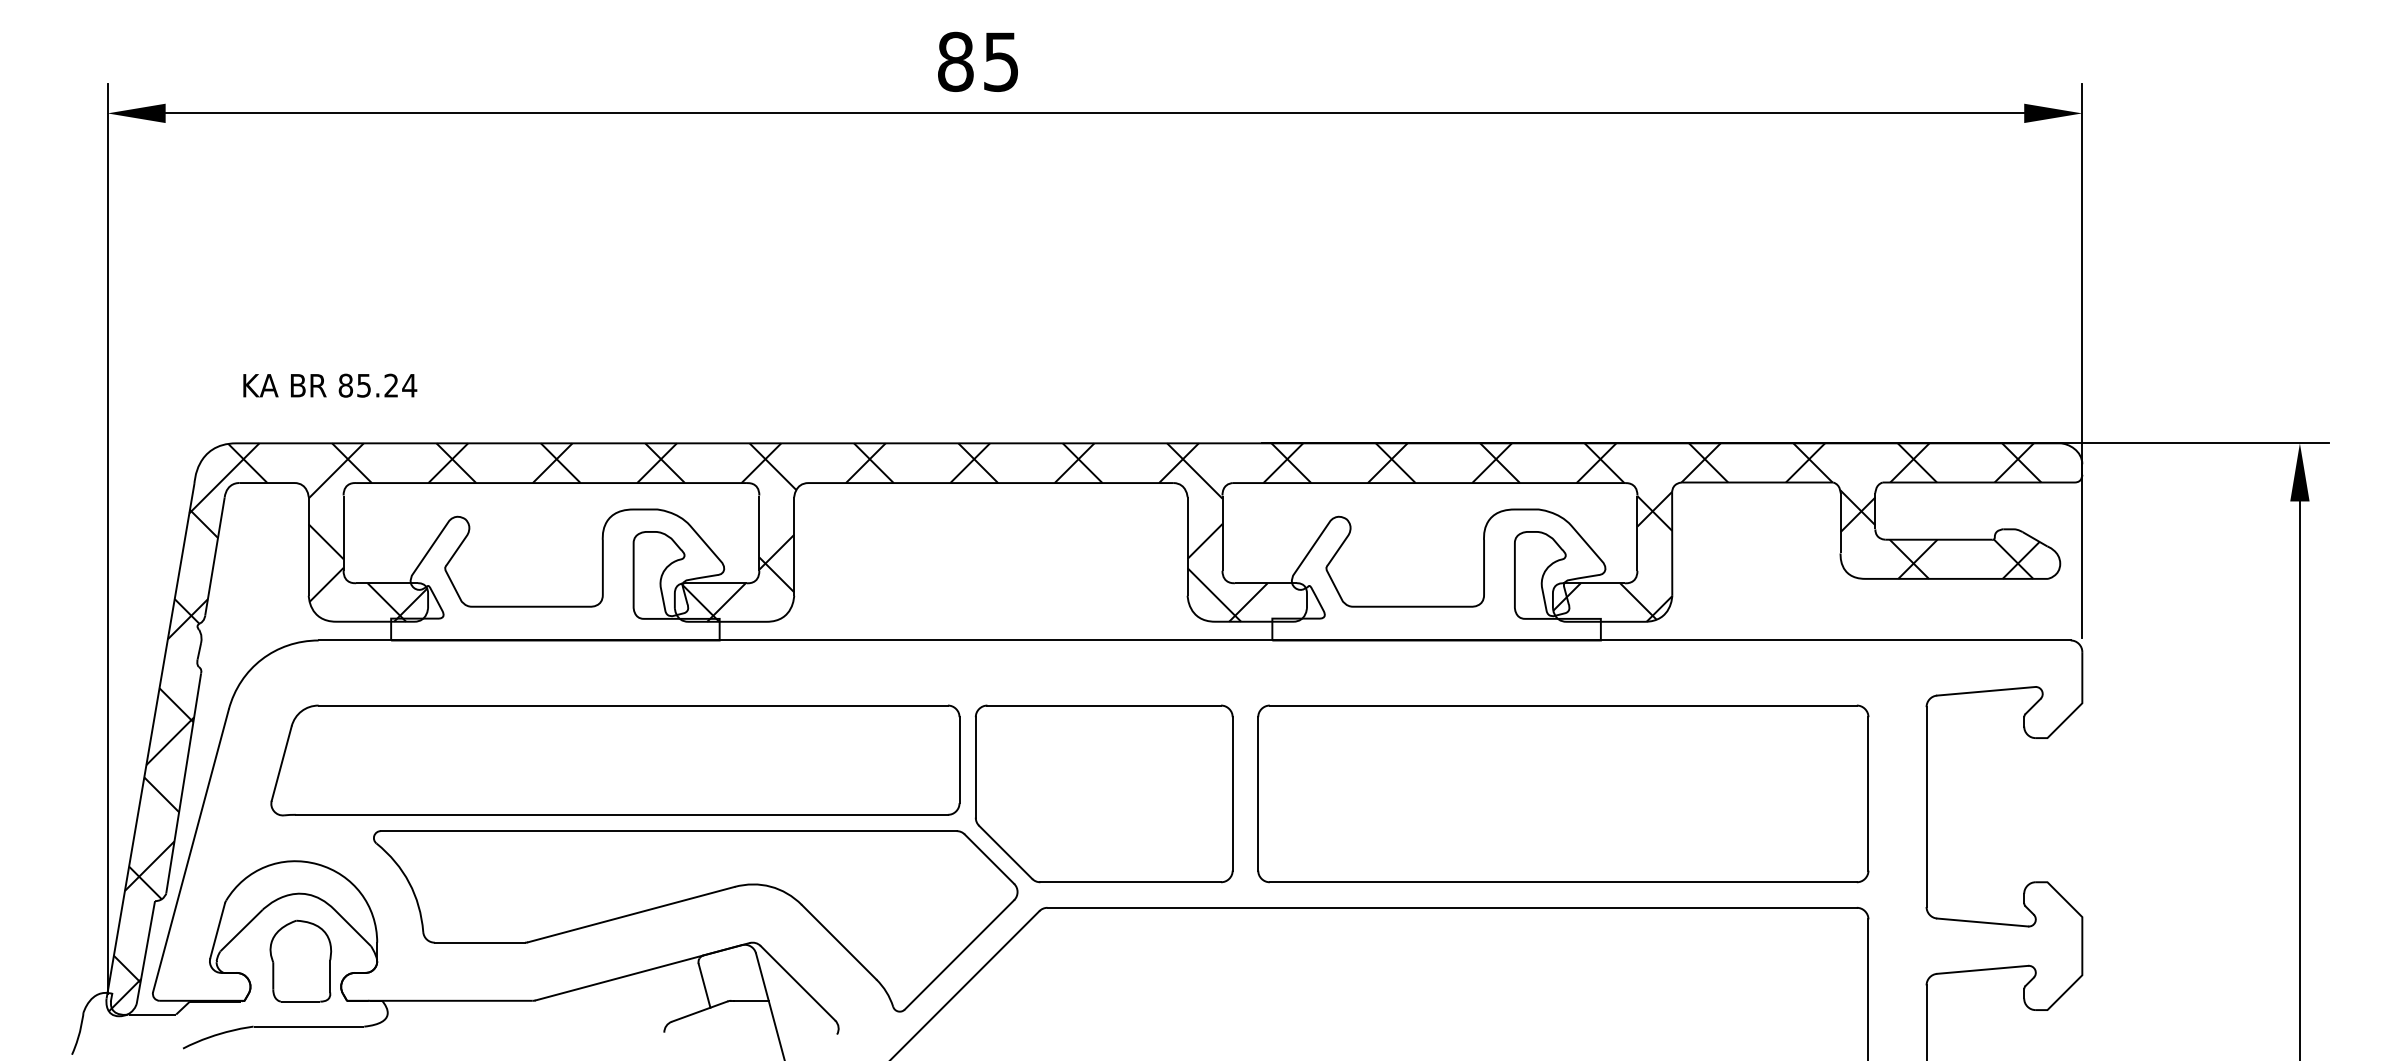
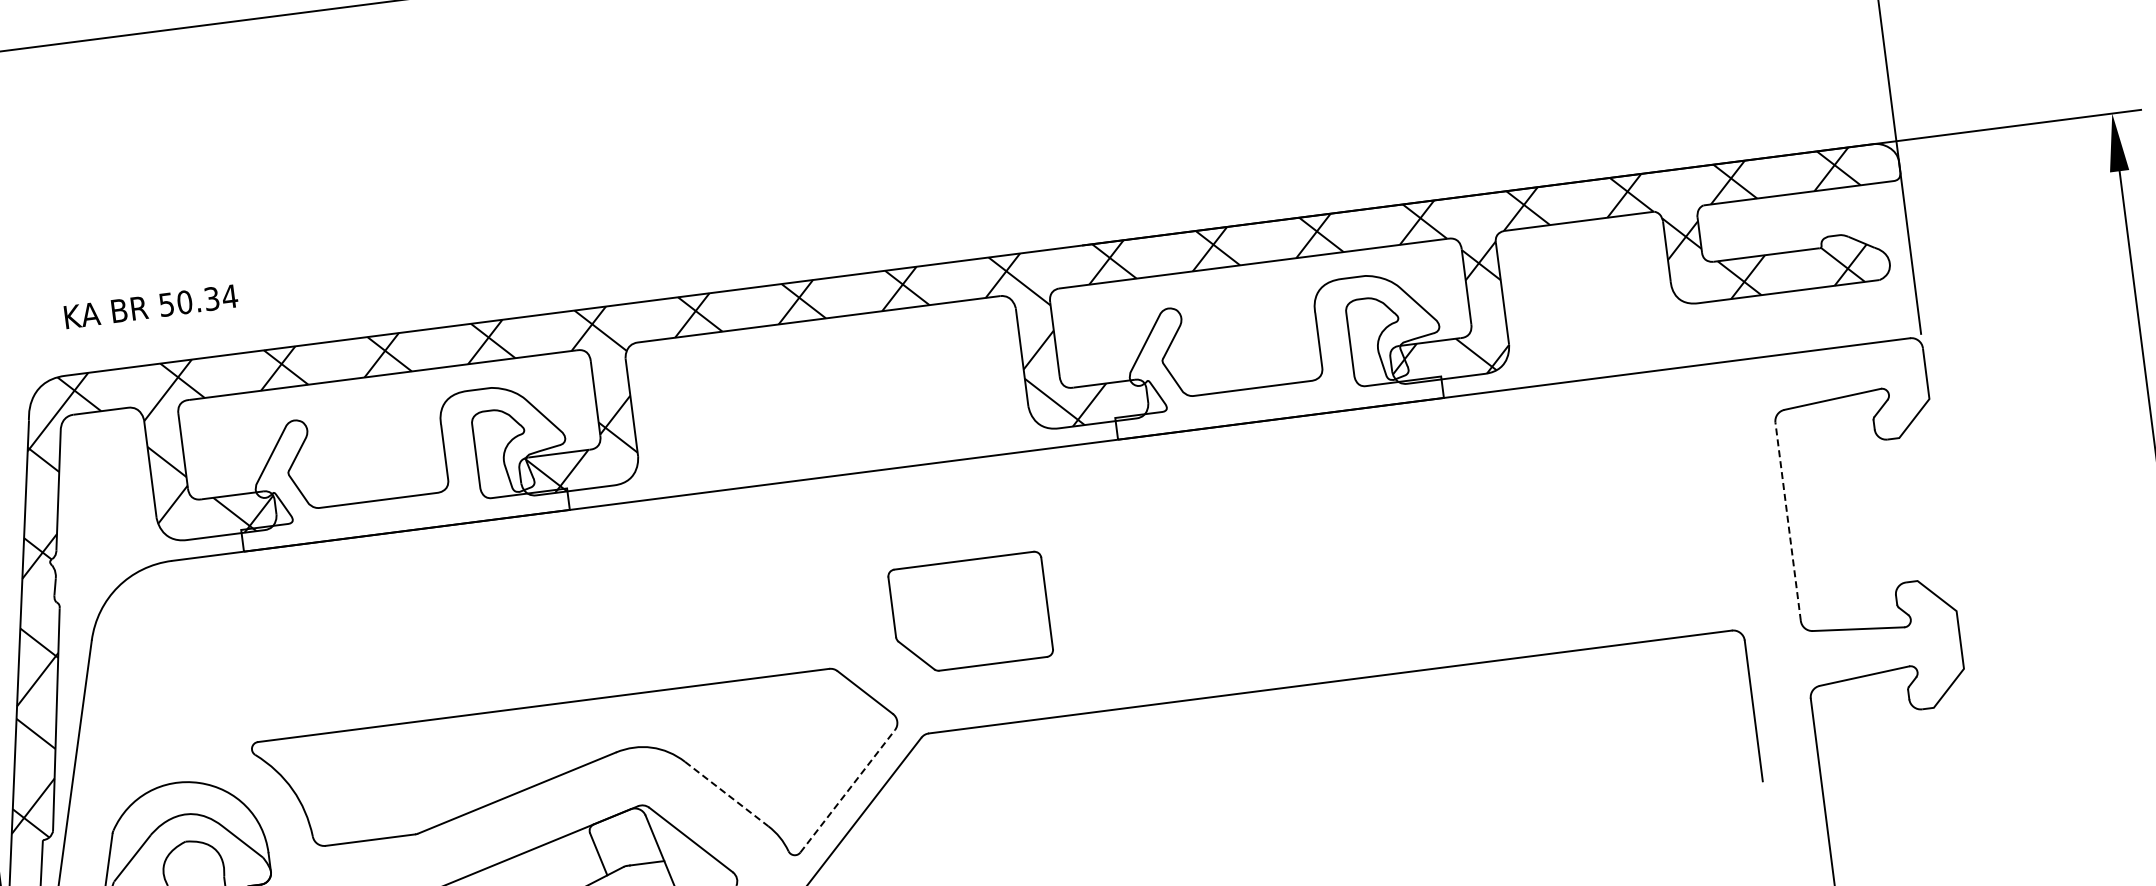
text: (368, 385) -> (189, 301), 85.24 -> 50.34
part: (615, 760) -> (481, 642), removed
part: (1103, 793) -> (970, 612), size x0.6
part: (1563, 793) -> (1426, 554), removed
line: (1926, 807) -> (1788, 522), solid -> dashed
line: (839, 942) -> (727, 794), solid -> dashed
line: (959, 954) -> (847, 790), solid -> dashed

